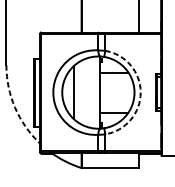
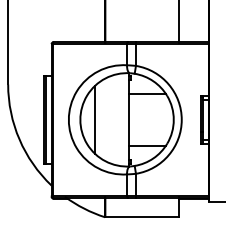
arc: (140, 92) -> (181, 119), dashed -> solid
arc: (15, 107) -> (19, 139), dashed -> solid

